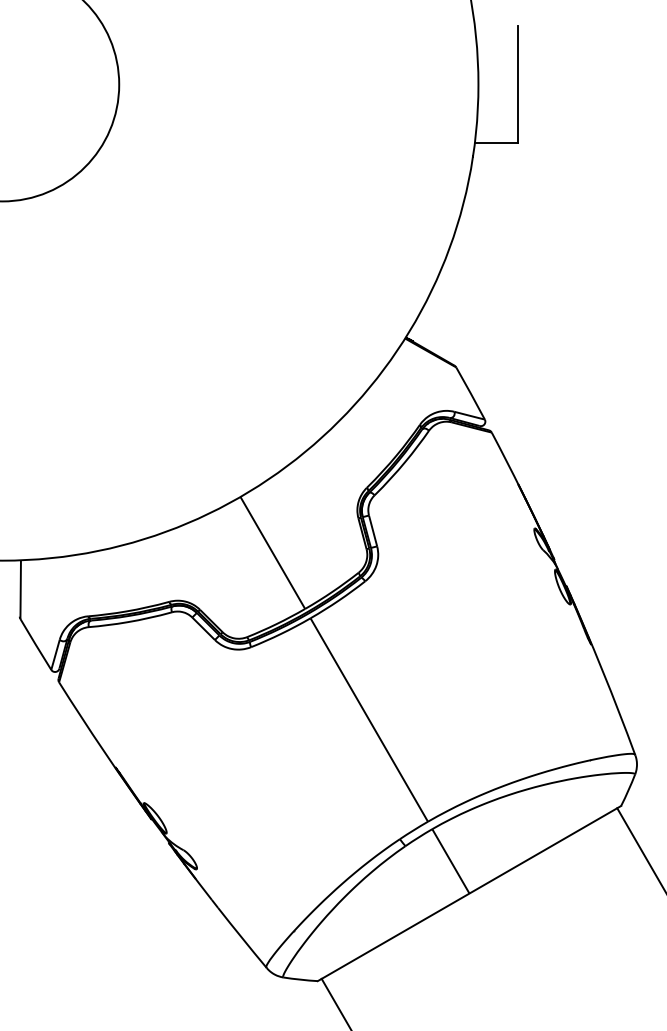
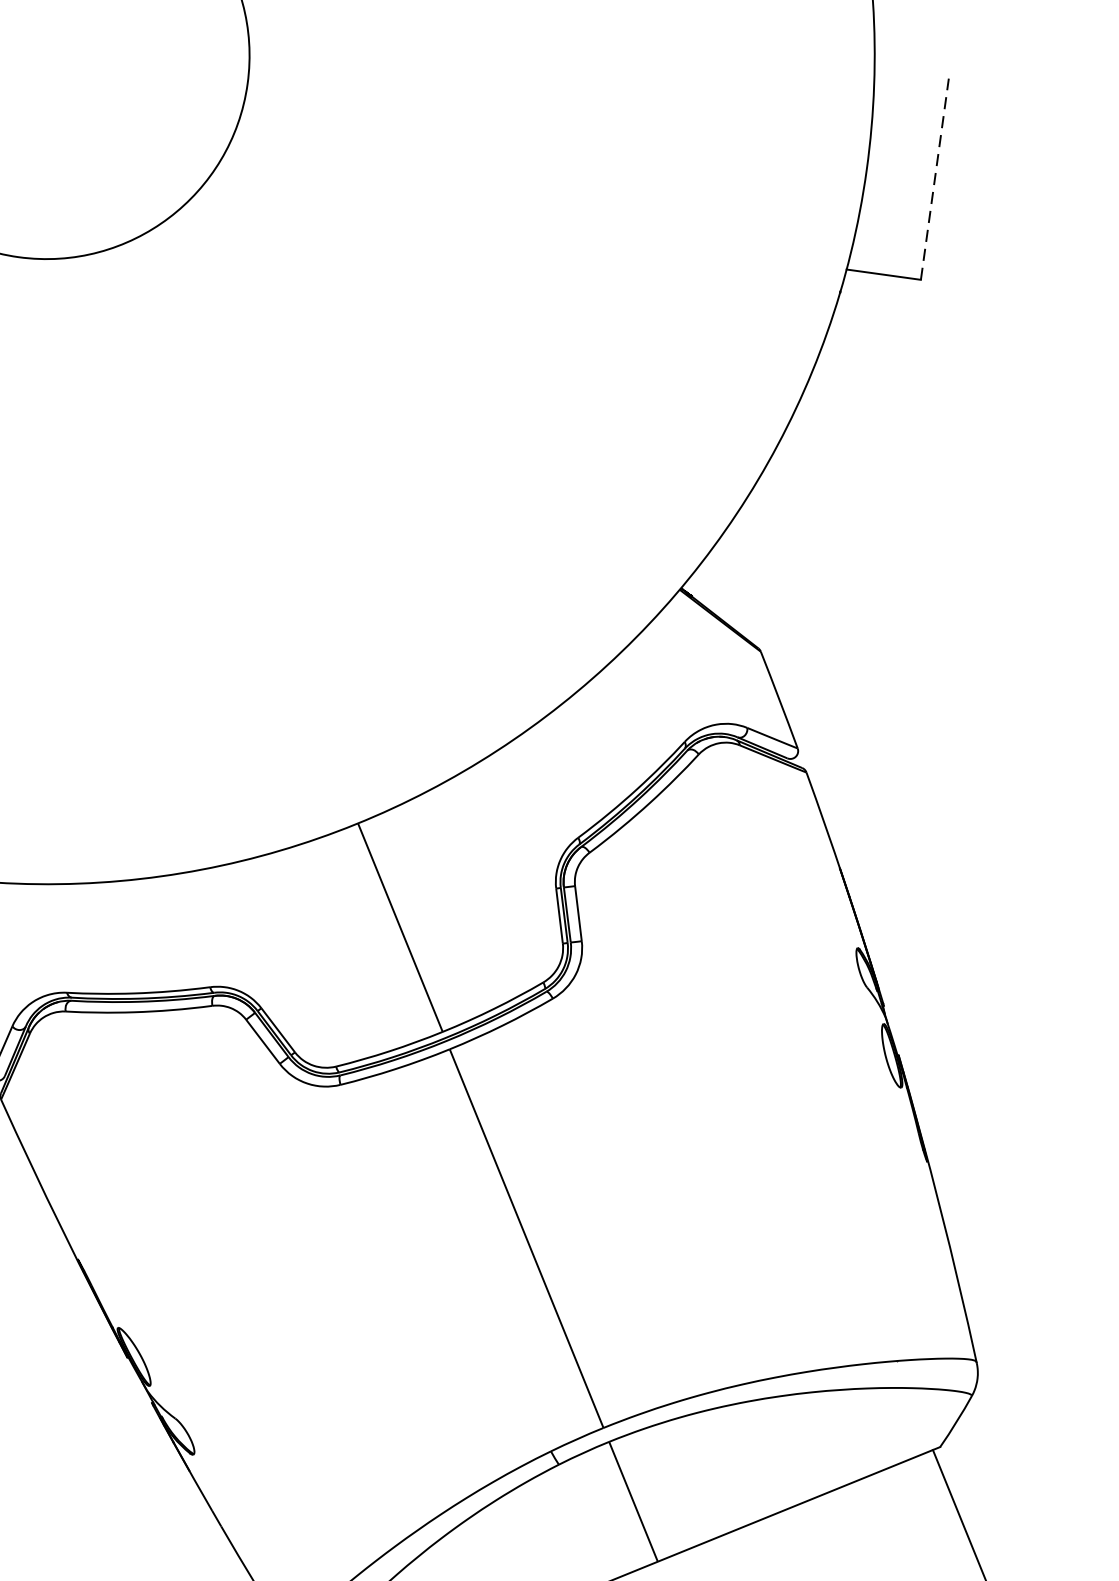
line: (517, 84) -> (934, 178), solid -> dashed

